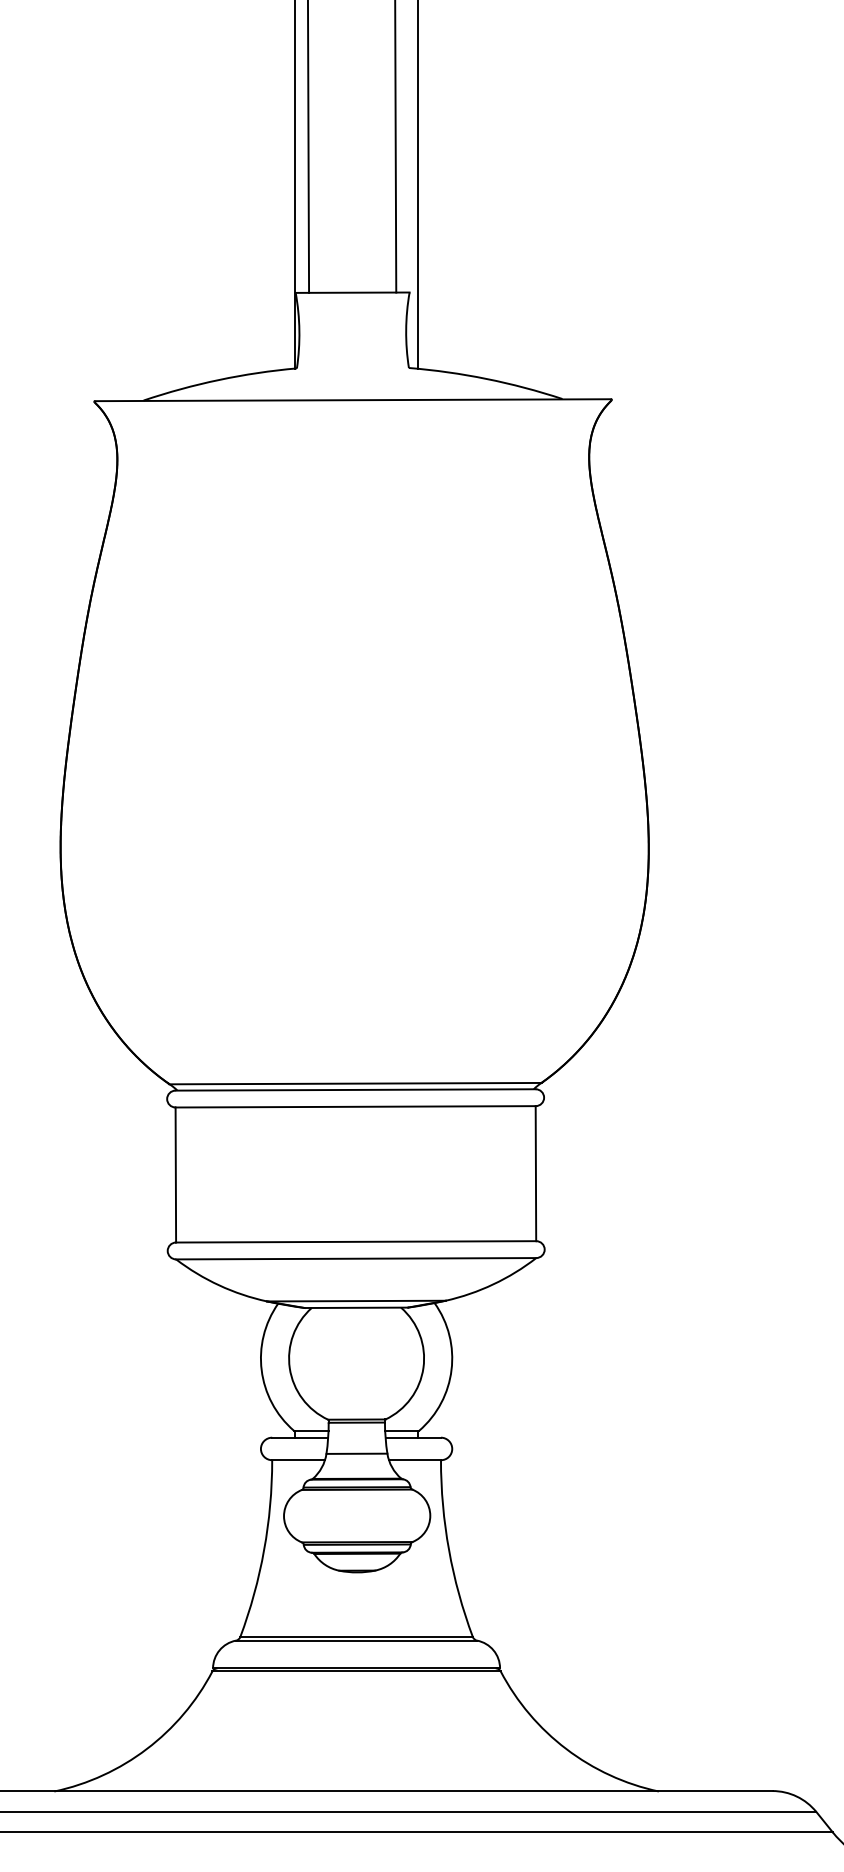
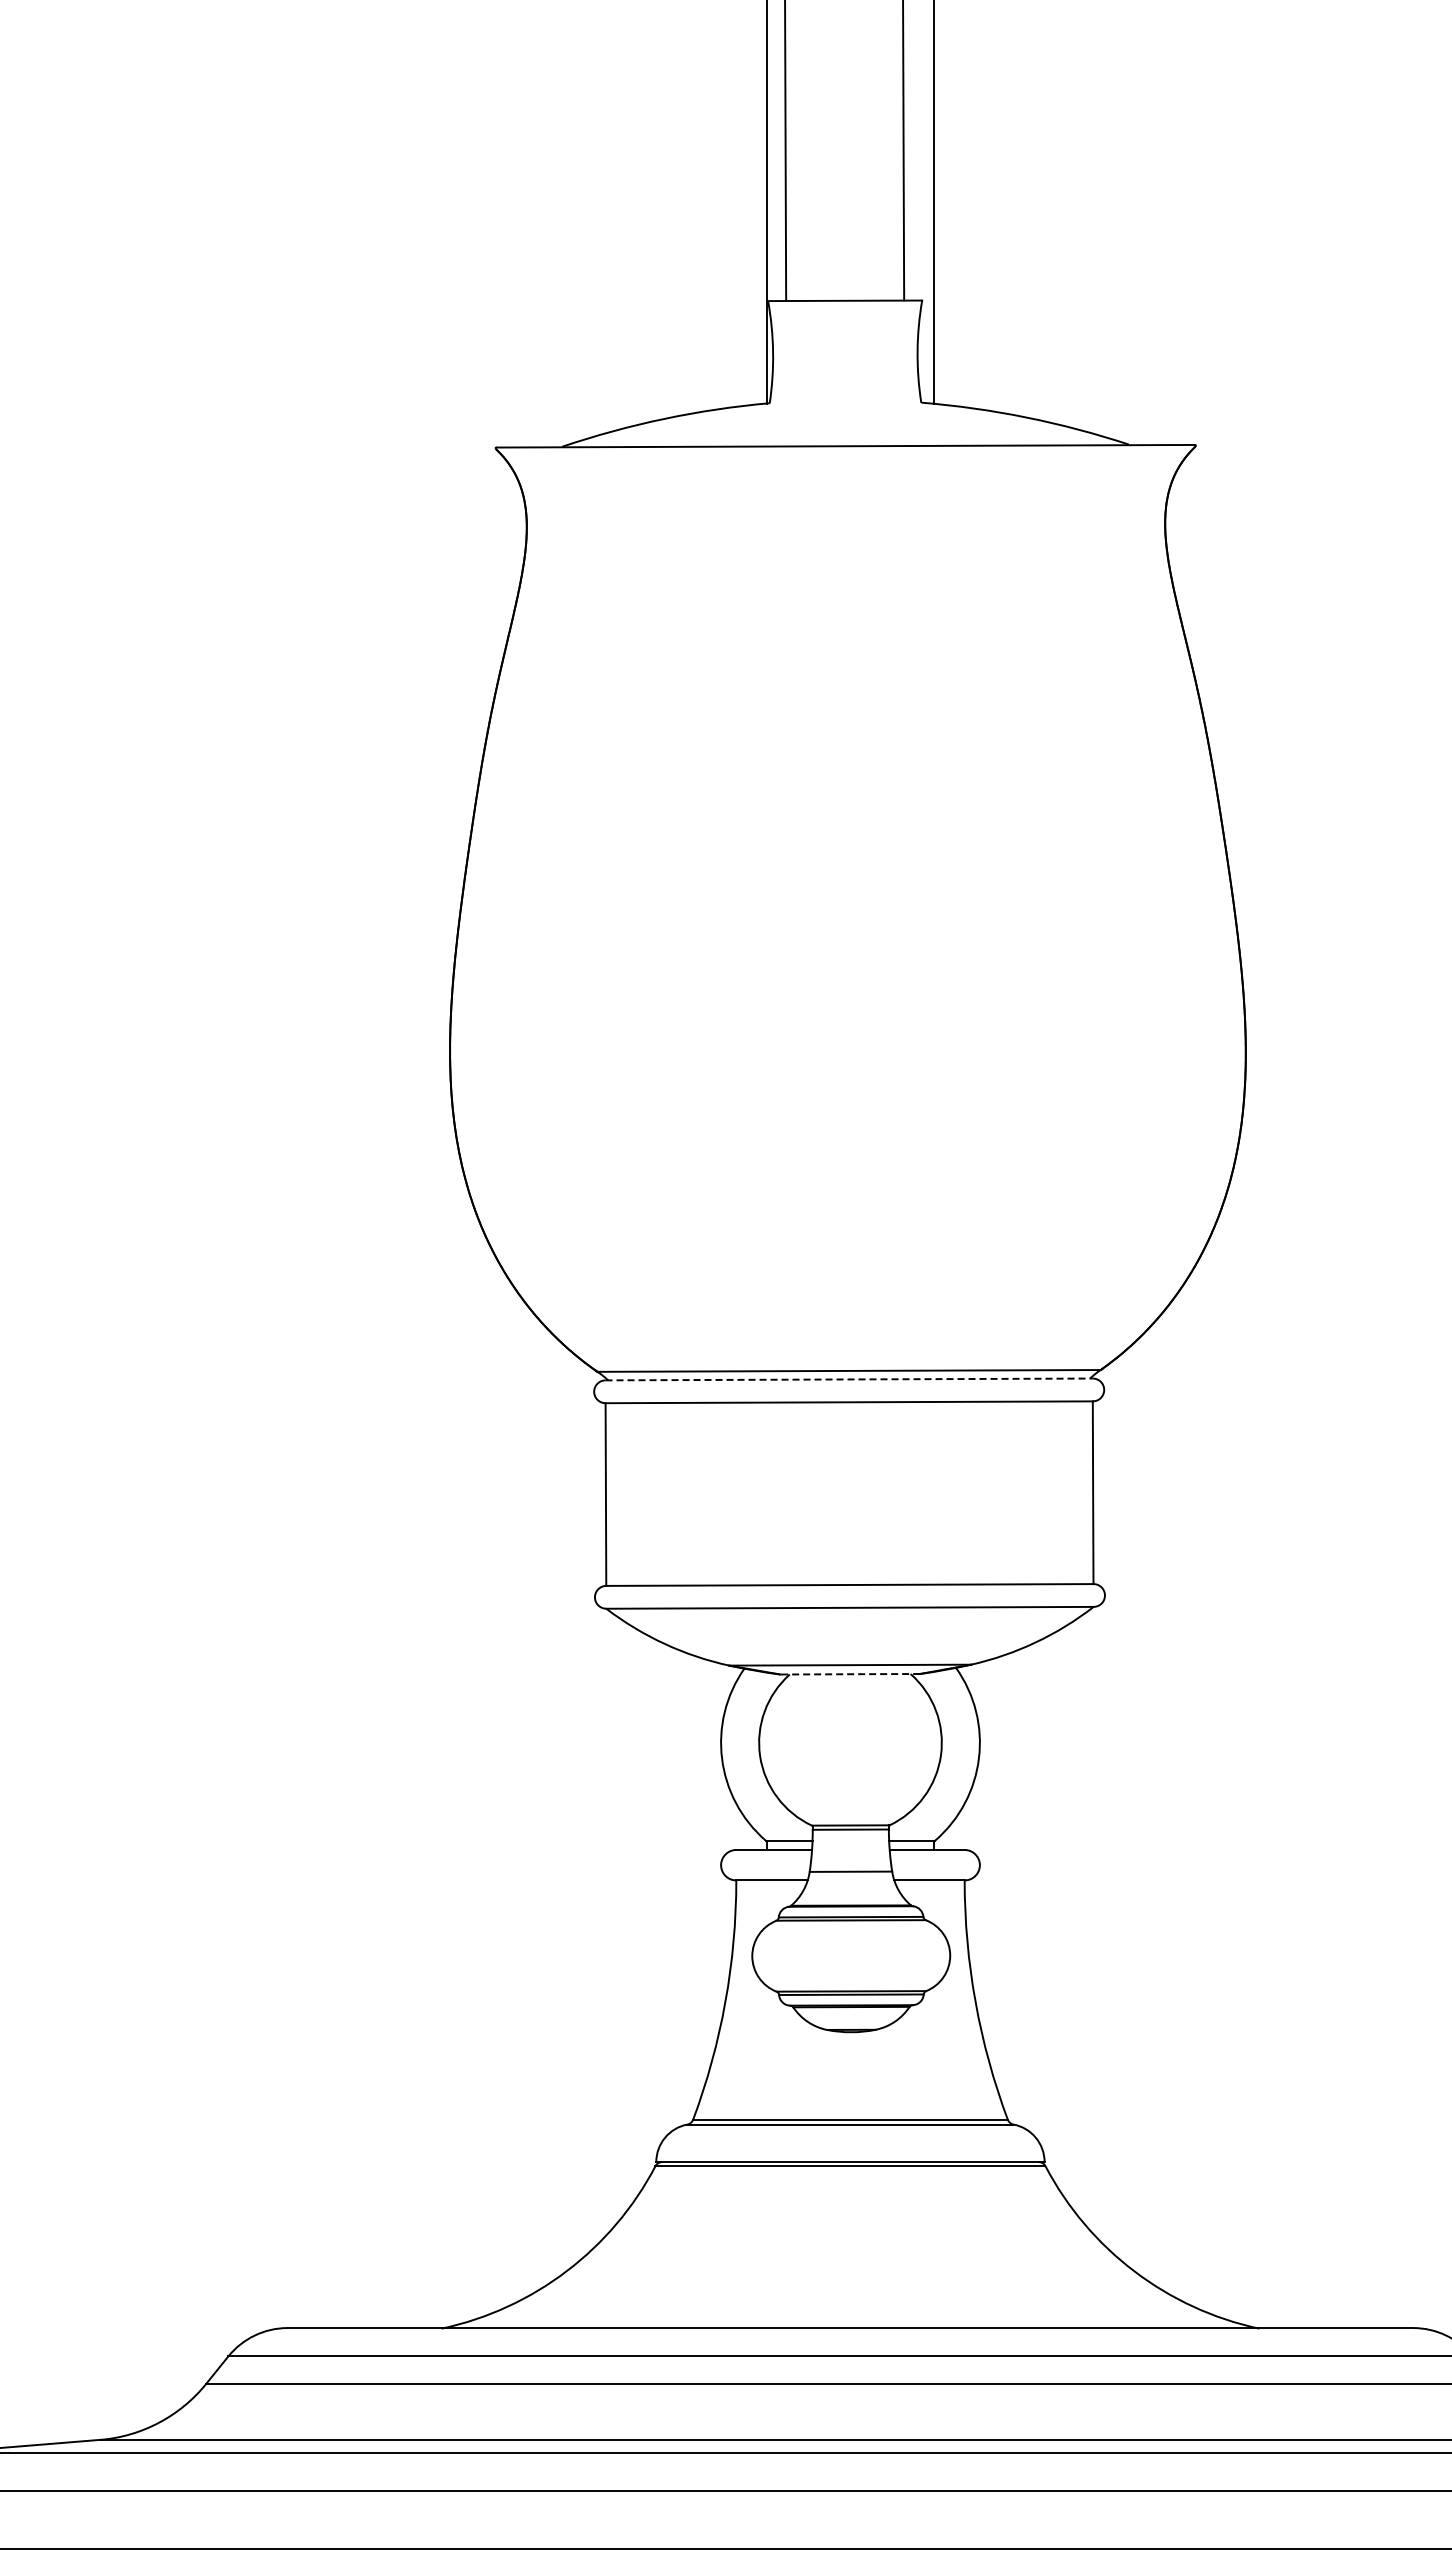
line: (355, 1089) -> (849, 1379), solid -> dashed
line: (356, 1308) -> (850, 1674), solid -> dashed

